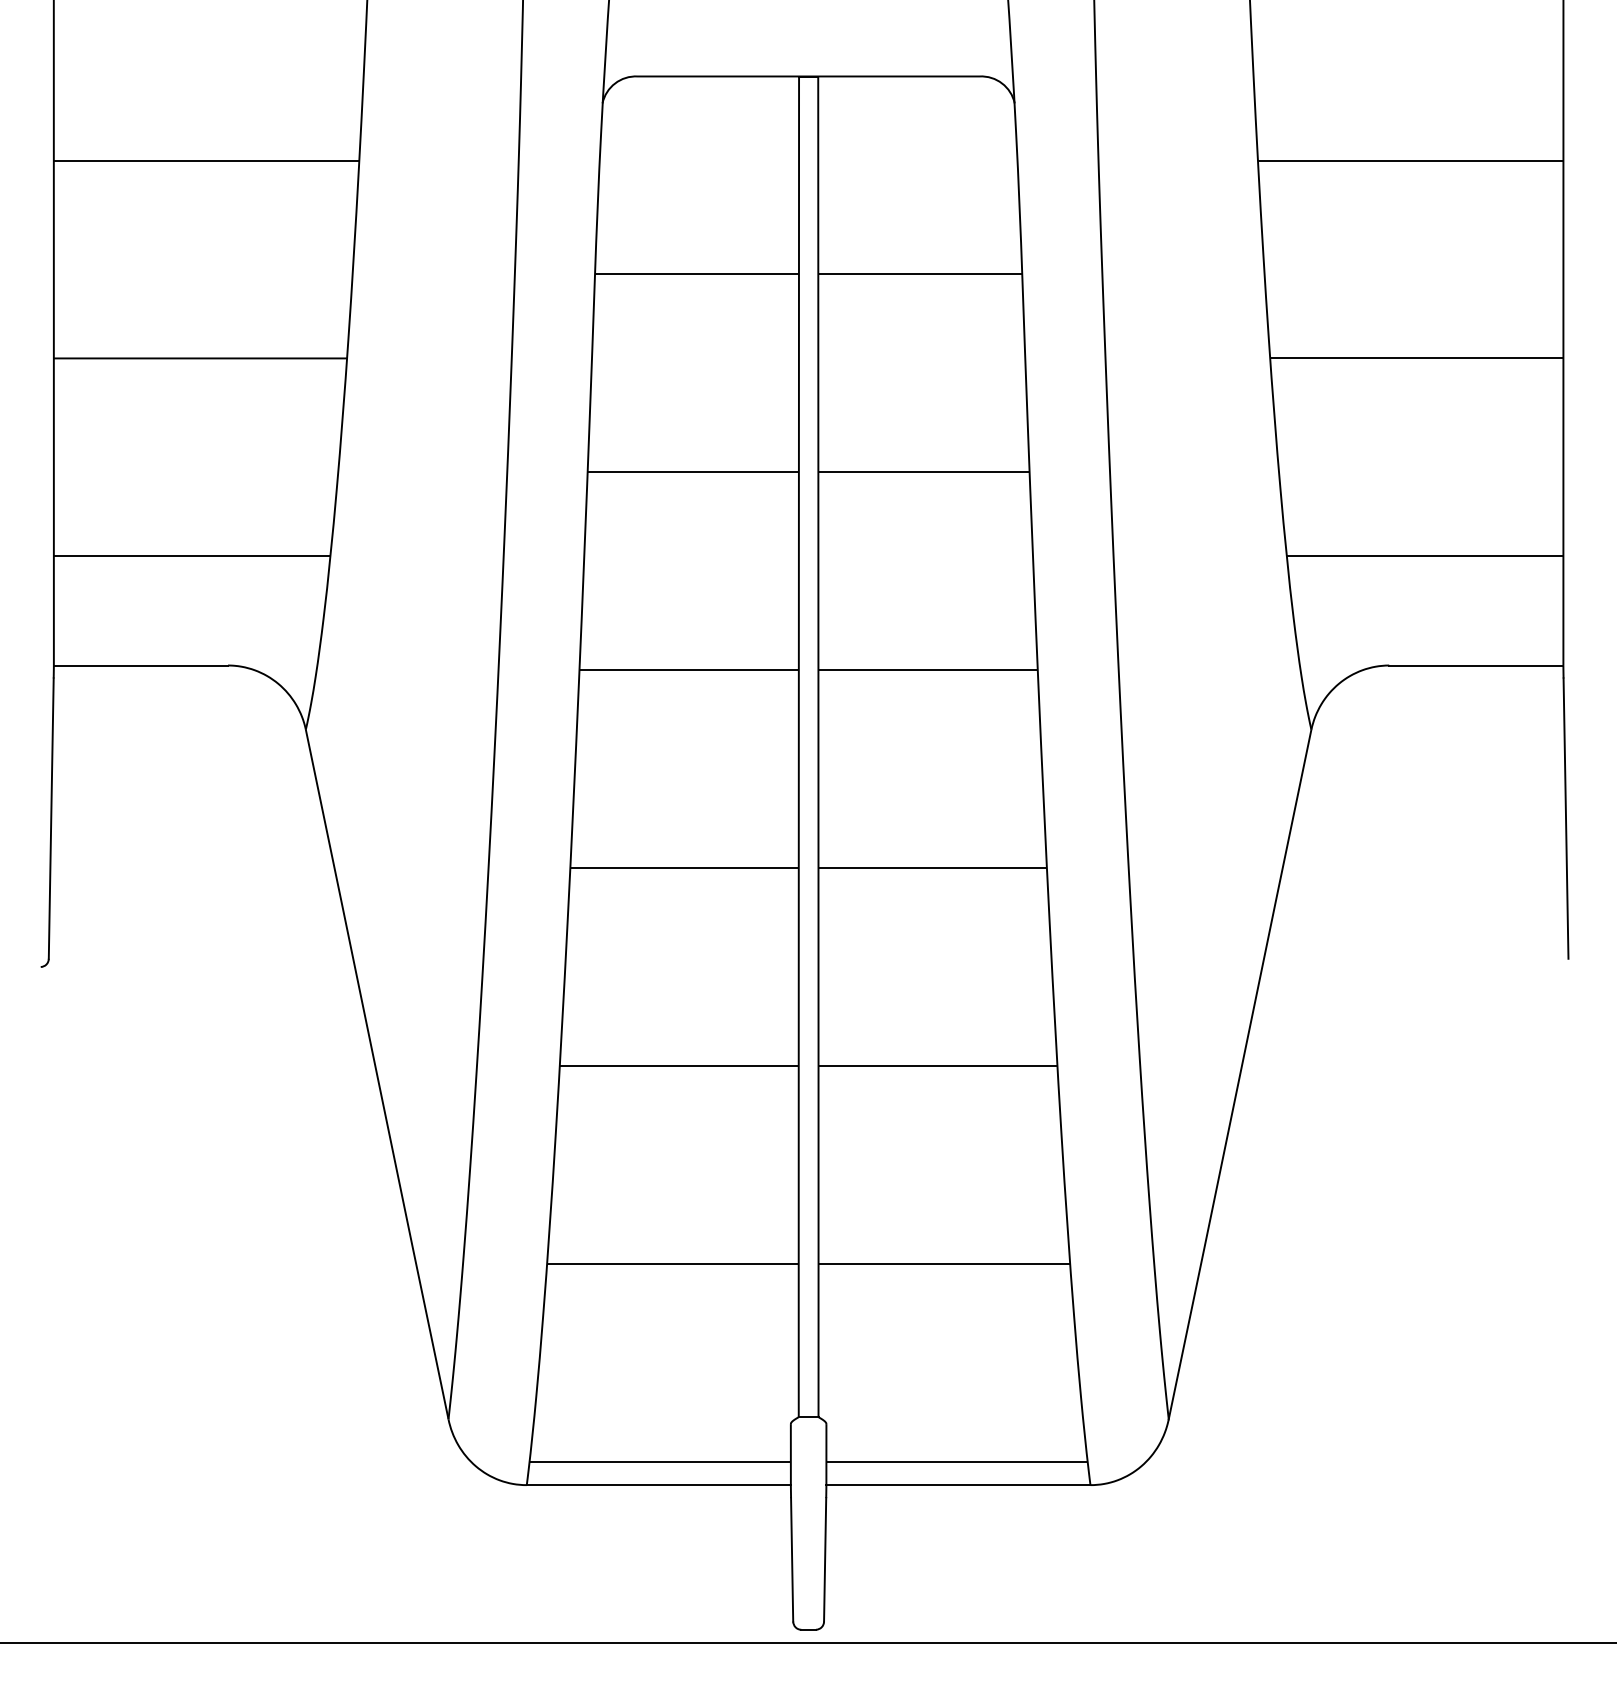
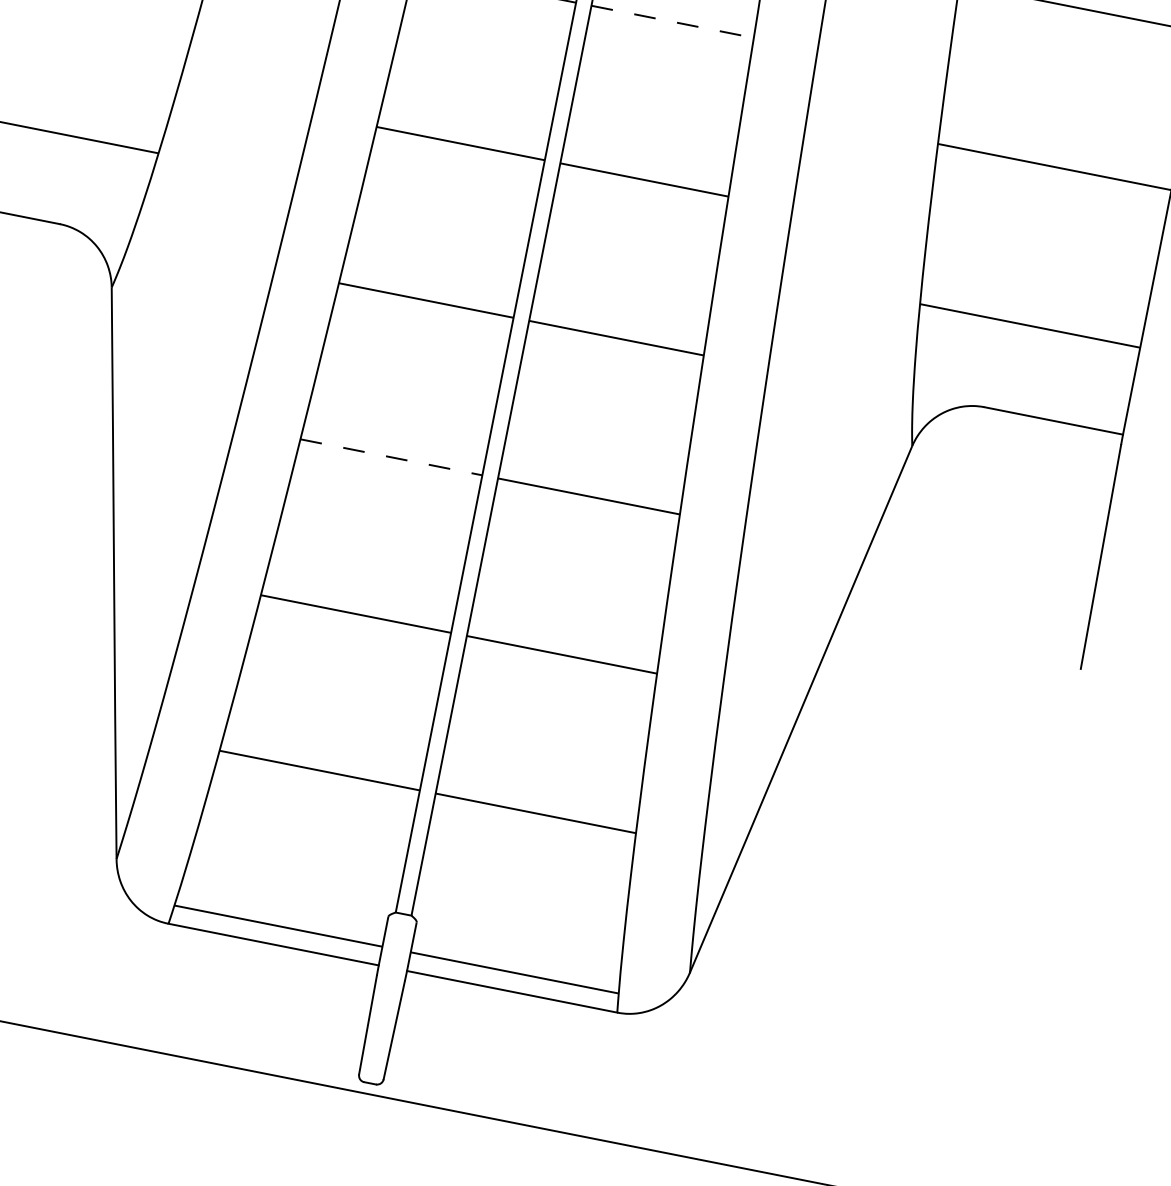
line: (920, 274) -> (672, 21), solid -> dashed
line: (685, 868) -> (392, 457), solid -> dashed

